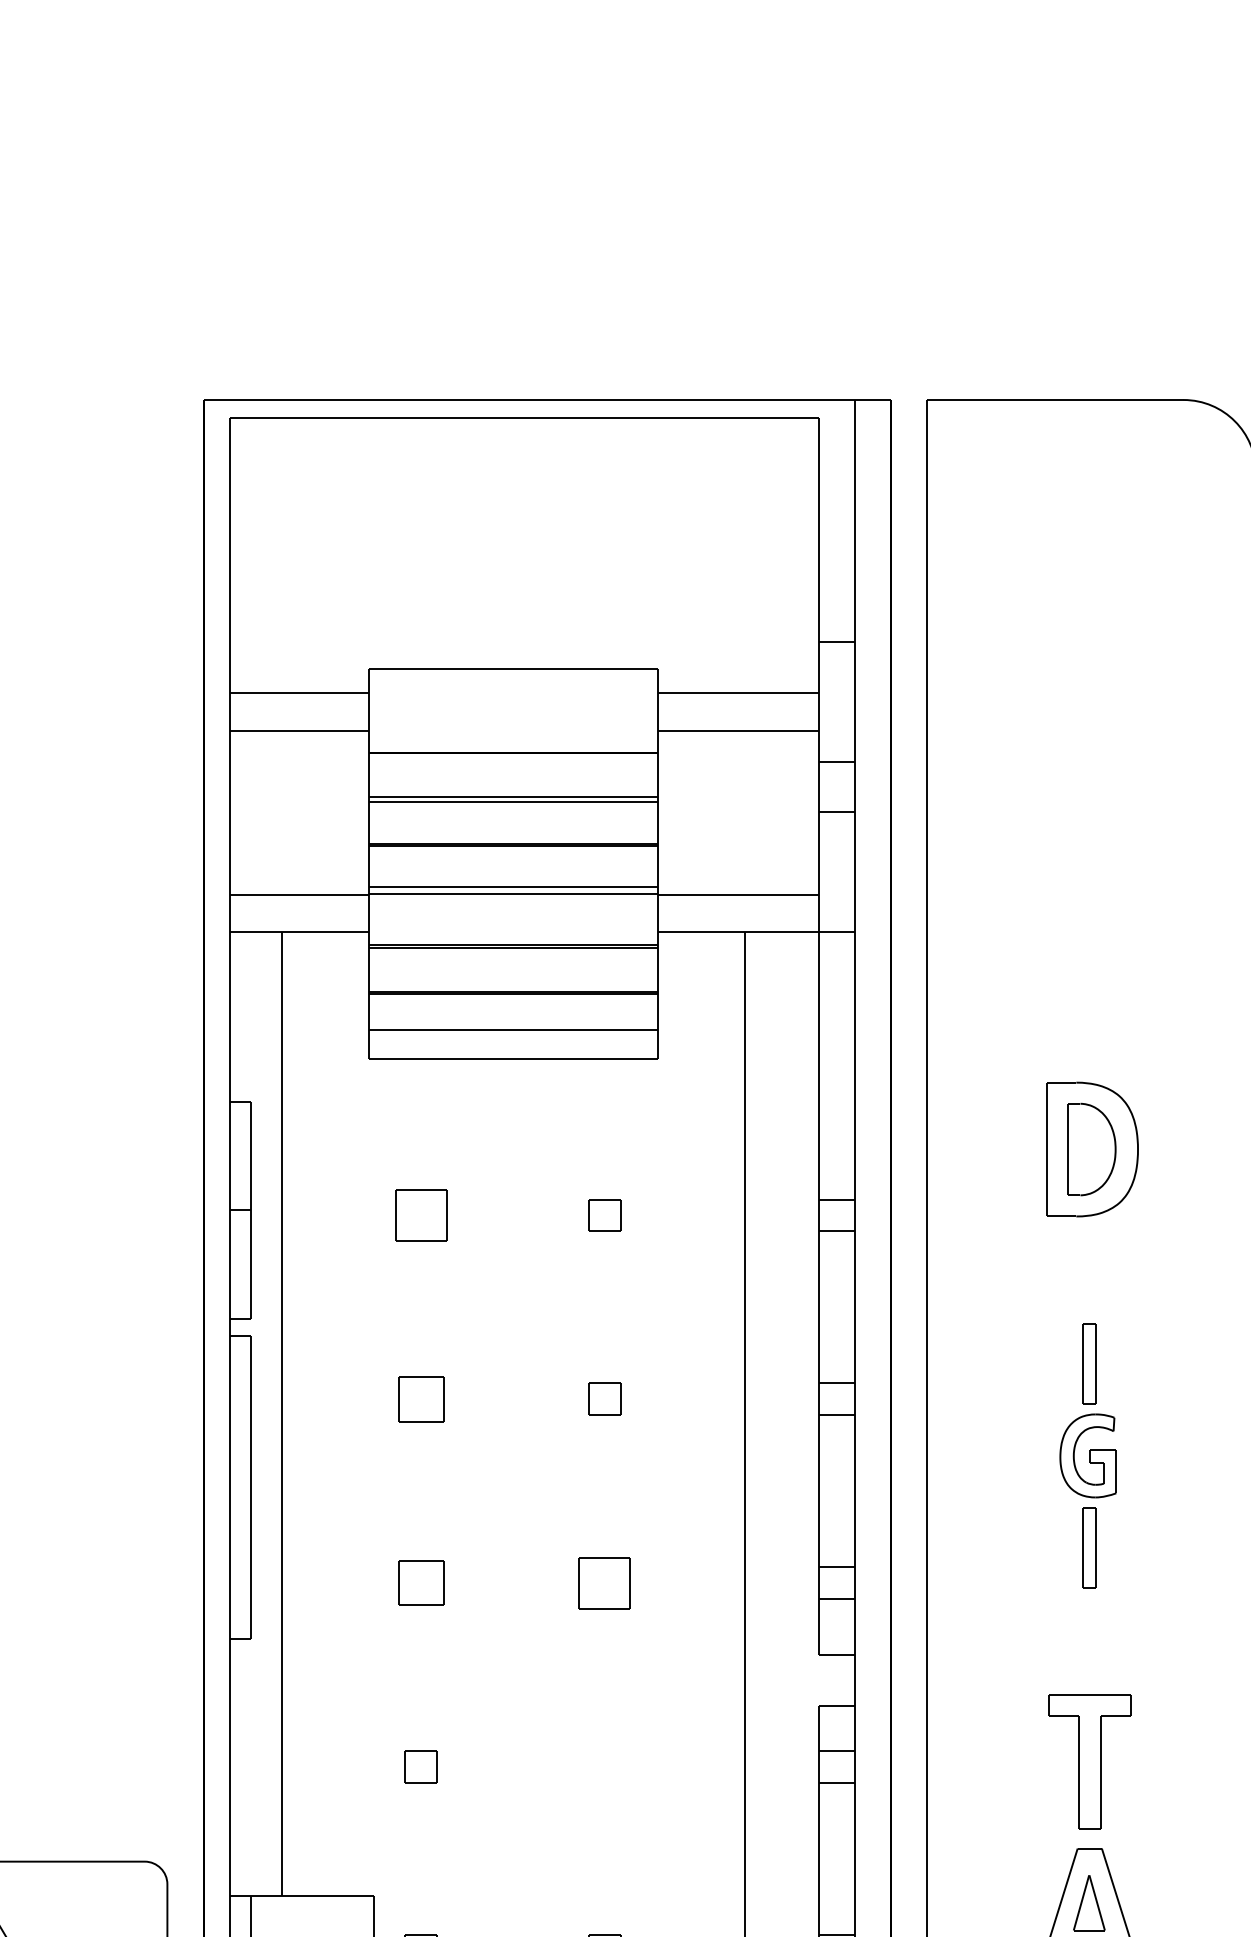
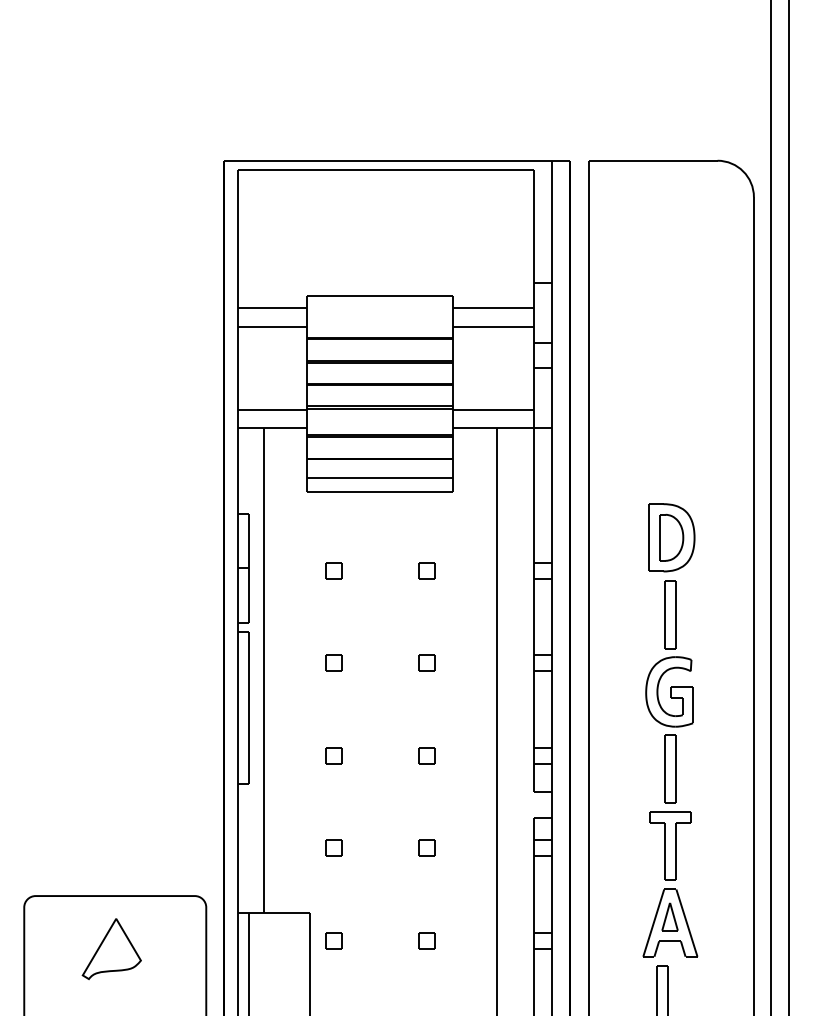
part: (420, 1214) -> (333, 570), size x0.62
part: (420, 1397) -> (333, 662), size x0.71
part: (1088, 1455) -> (669, 691), size x1.67
part: (420, 1582) -> (333, 755), size x0.71
part: (605, 1582) -> (426, 755), size x0.62
part: (605, 1765) -> (426, 847), added

